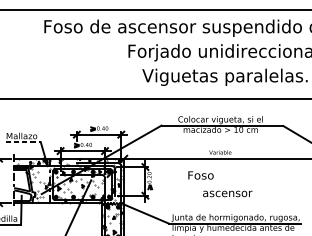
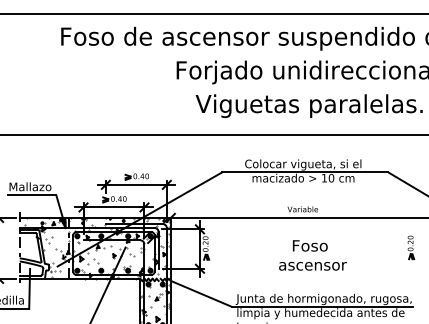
line: (23, 142) -> (32, 195), dashed -> solid
text: (201, 175) -> (310, 245), moved
part: (299, 180) -> (411, 247), added

